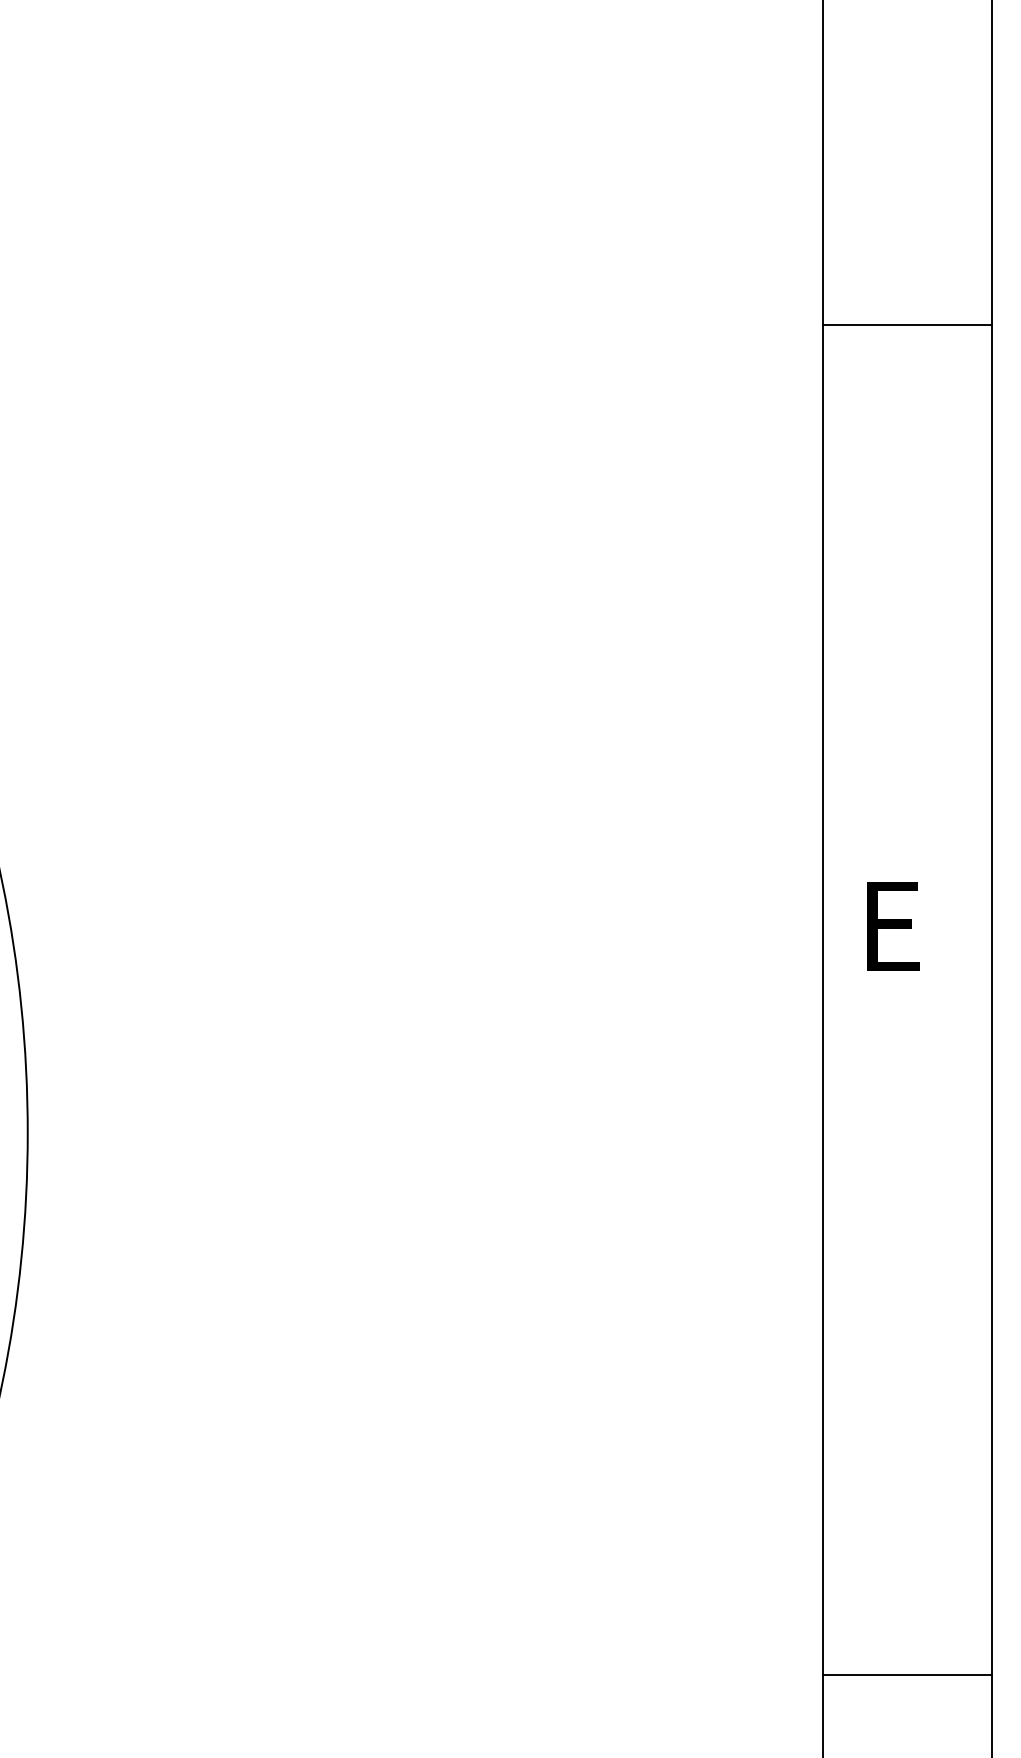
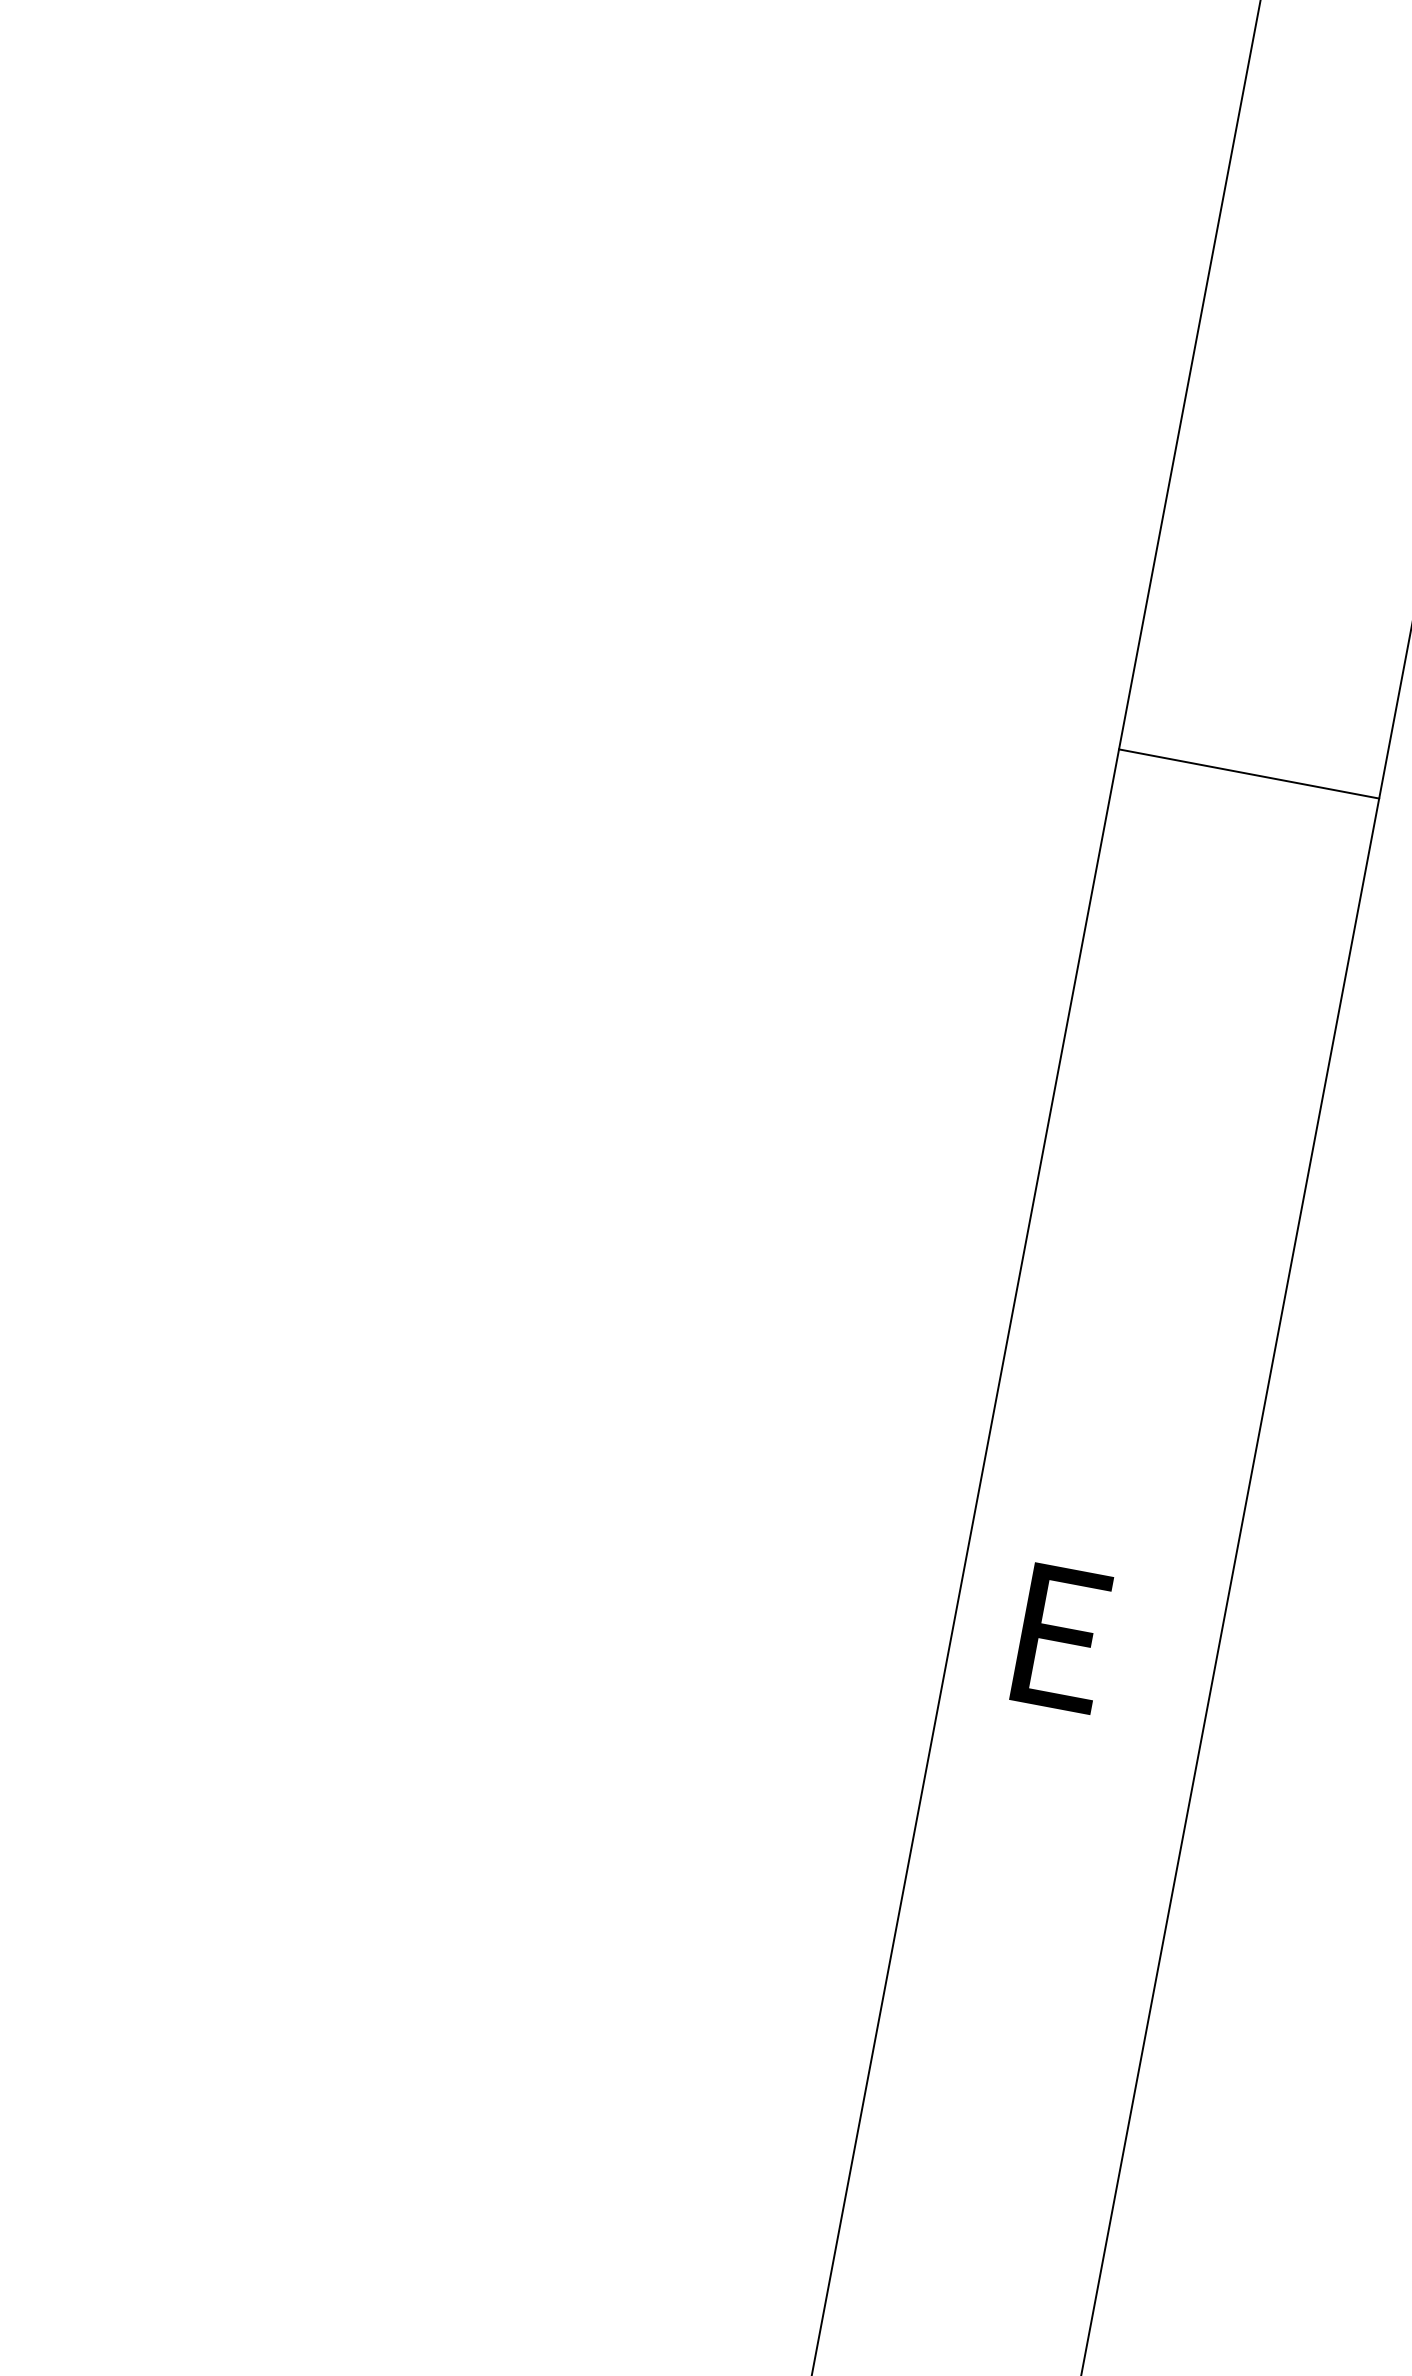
line: (907, 324) -> (1248, 773), moved

